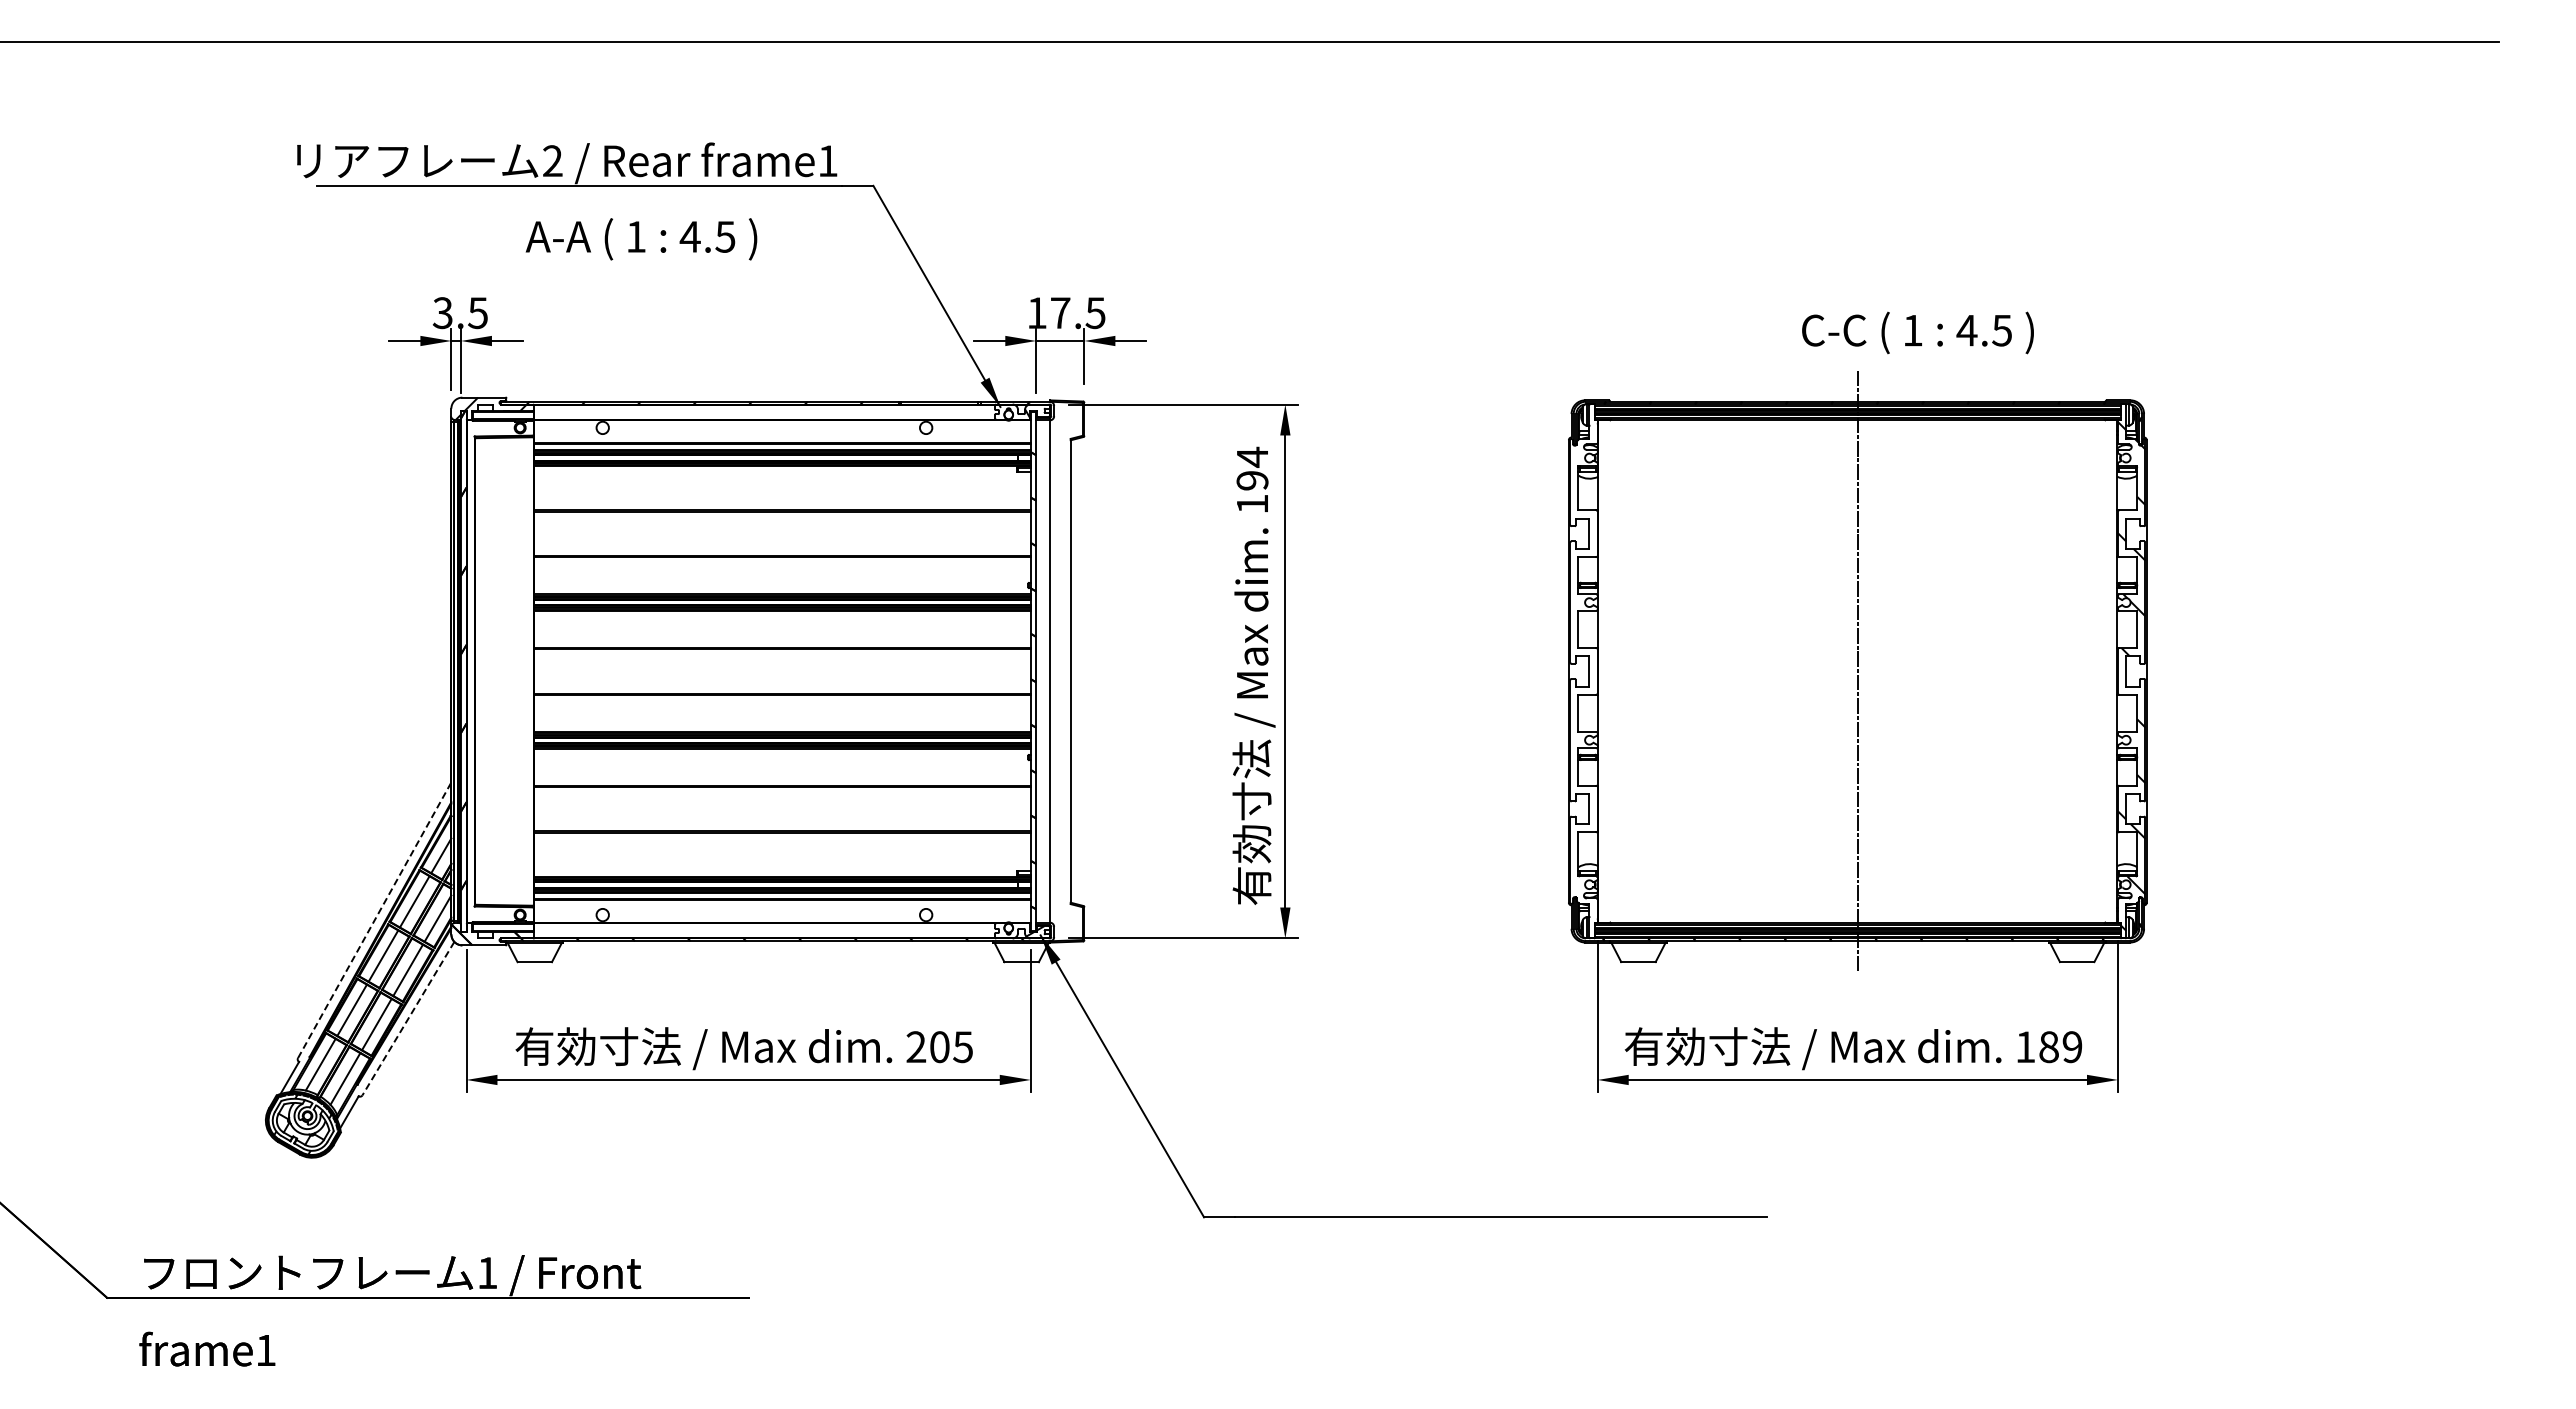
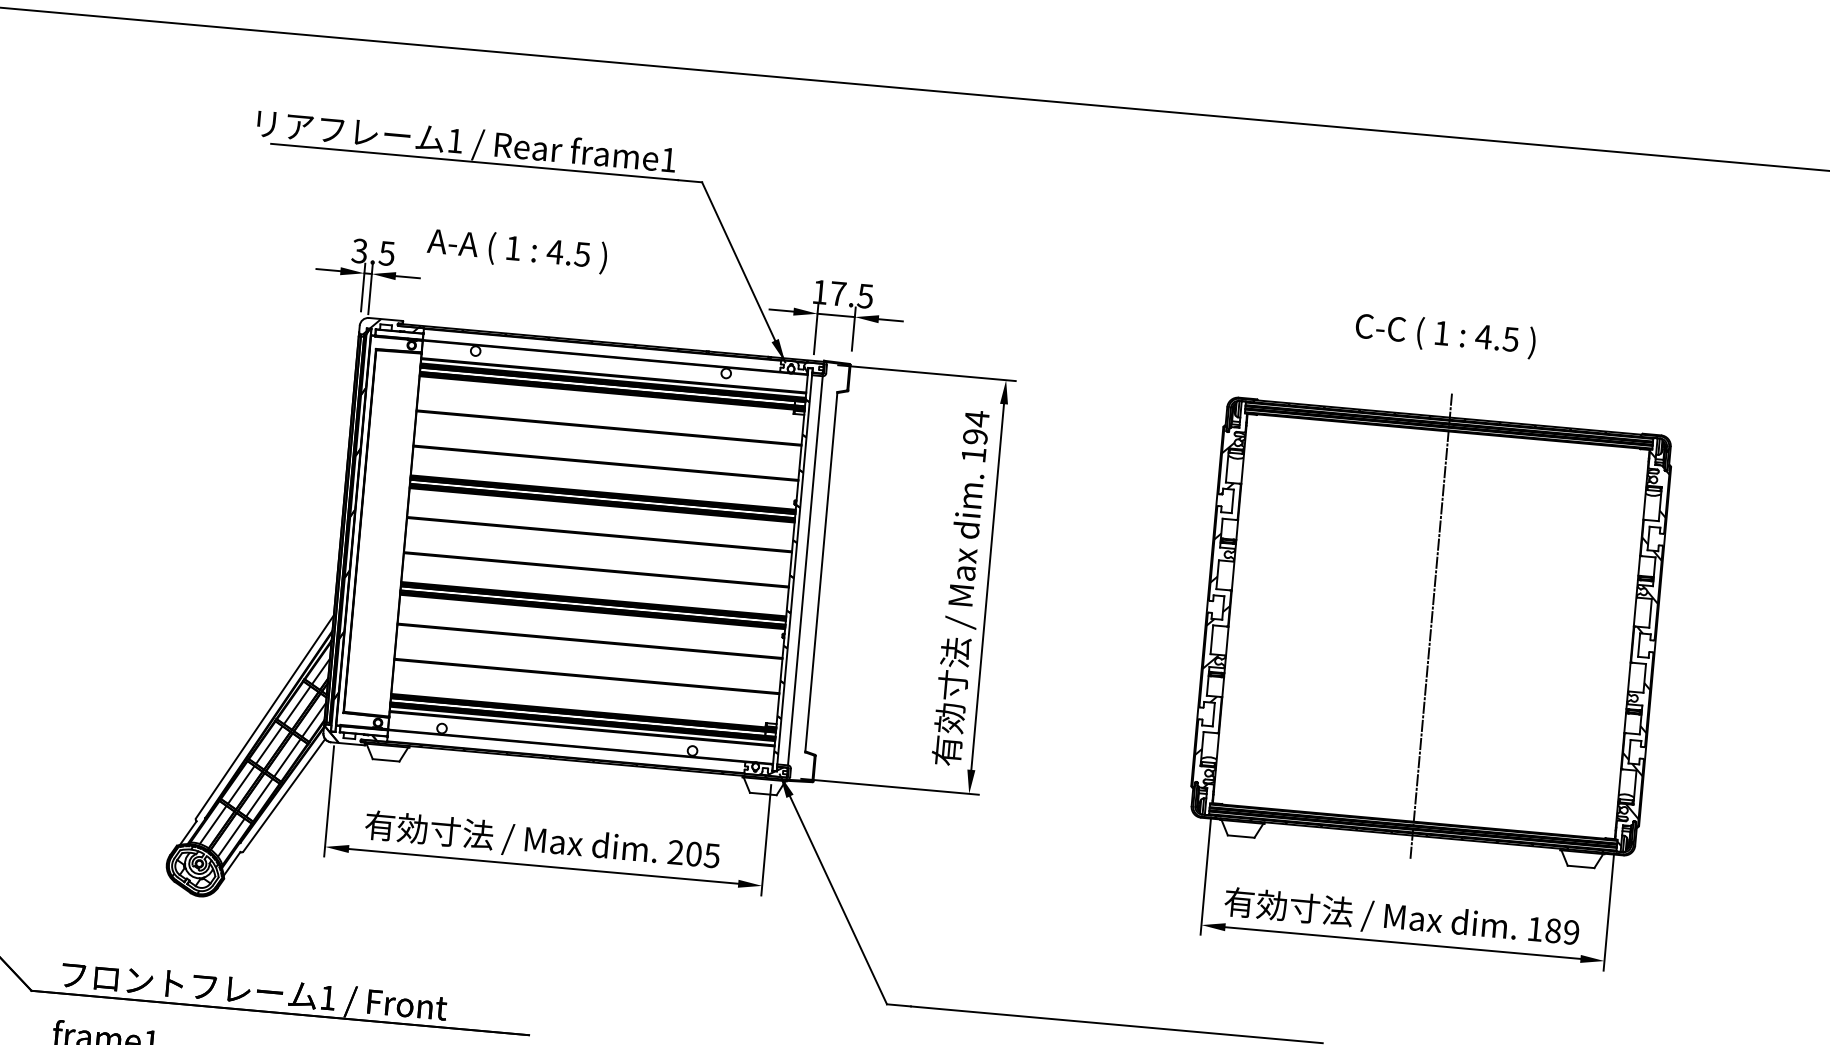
text: (552, 160) -> (455, 140), 2 -> 1
text: (641, 239) -> (517, 250), moved
text: (1917, 332) -> (1445, 335), moved
hatch: (1583, 676) -> (1218, 611), added
line: (374, 920) -> (264, 716), dashed -> solid
line: (408, 1019) -> (284, 796), dashed -> solid

